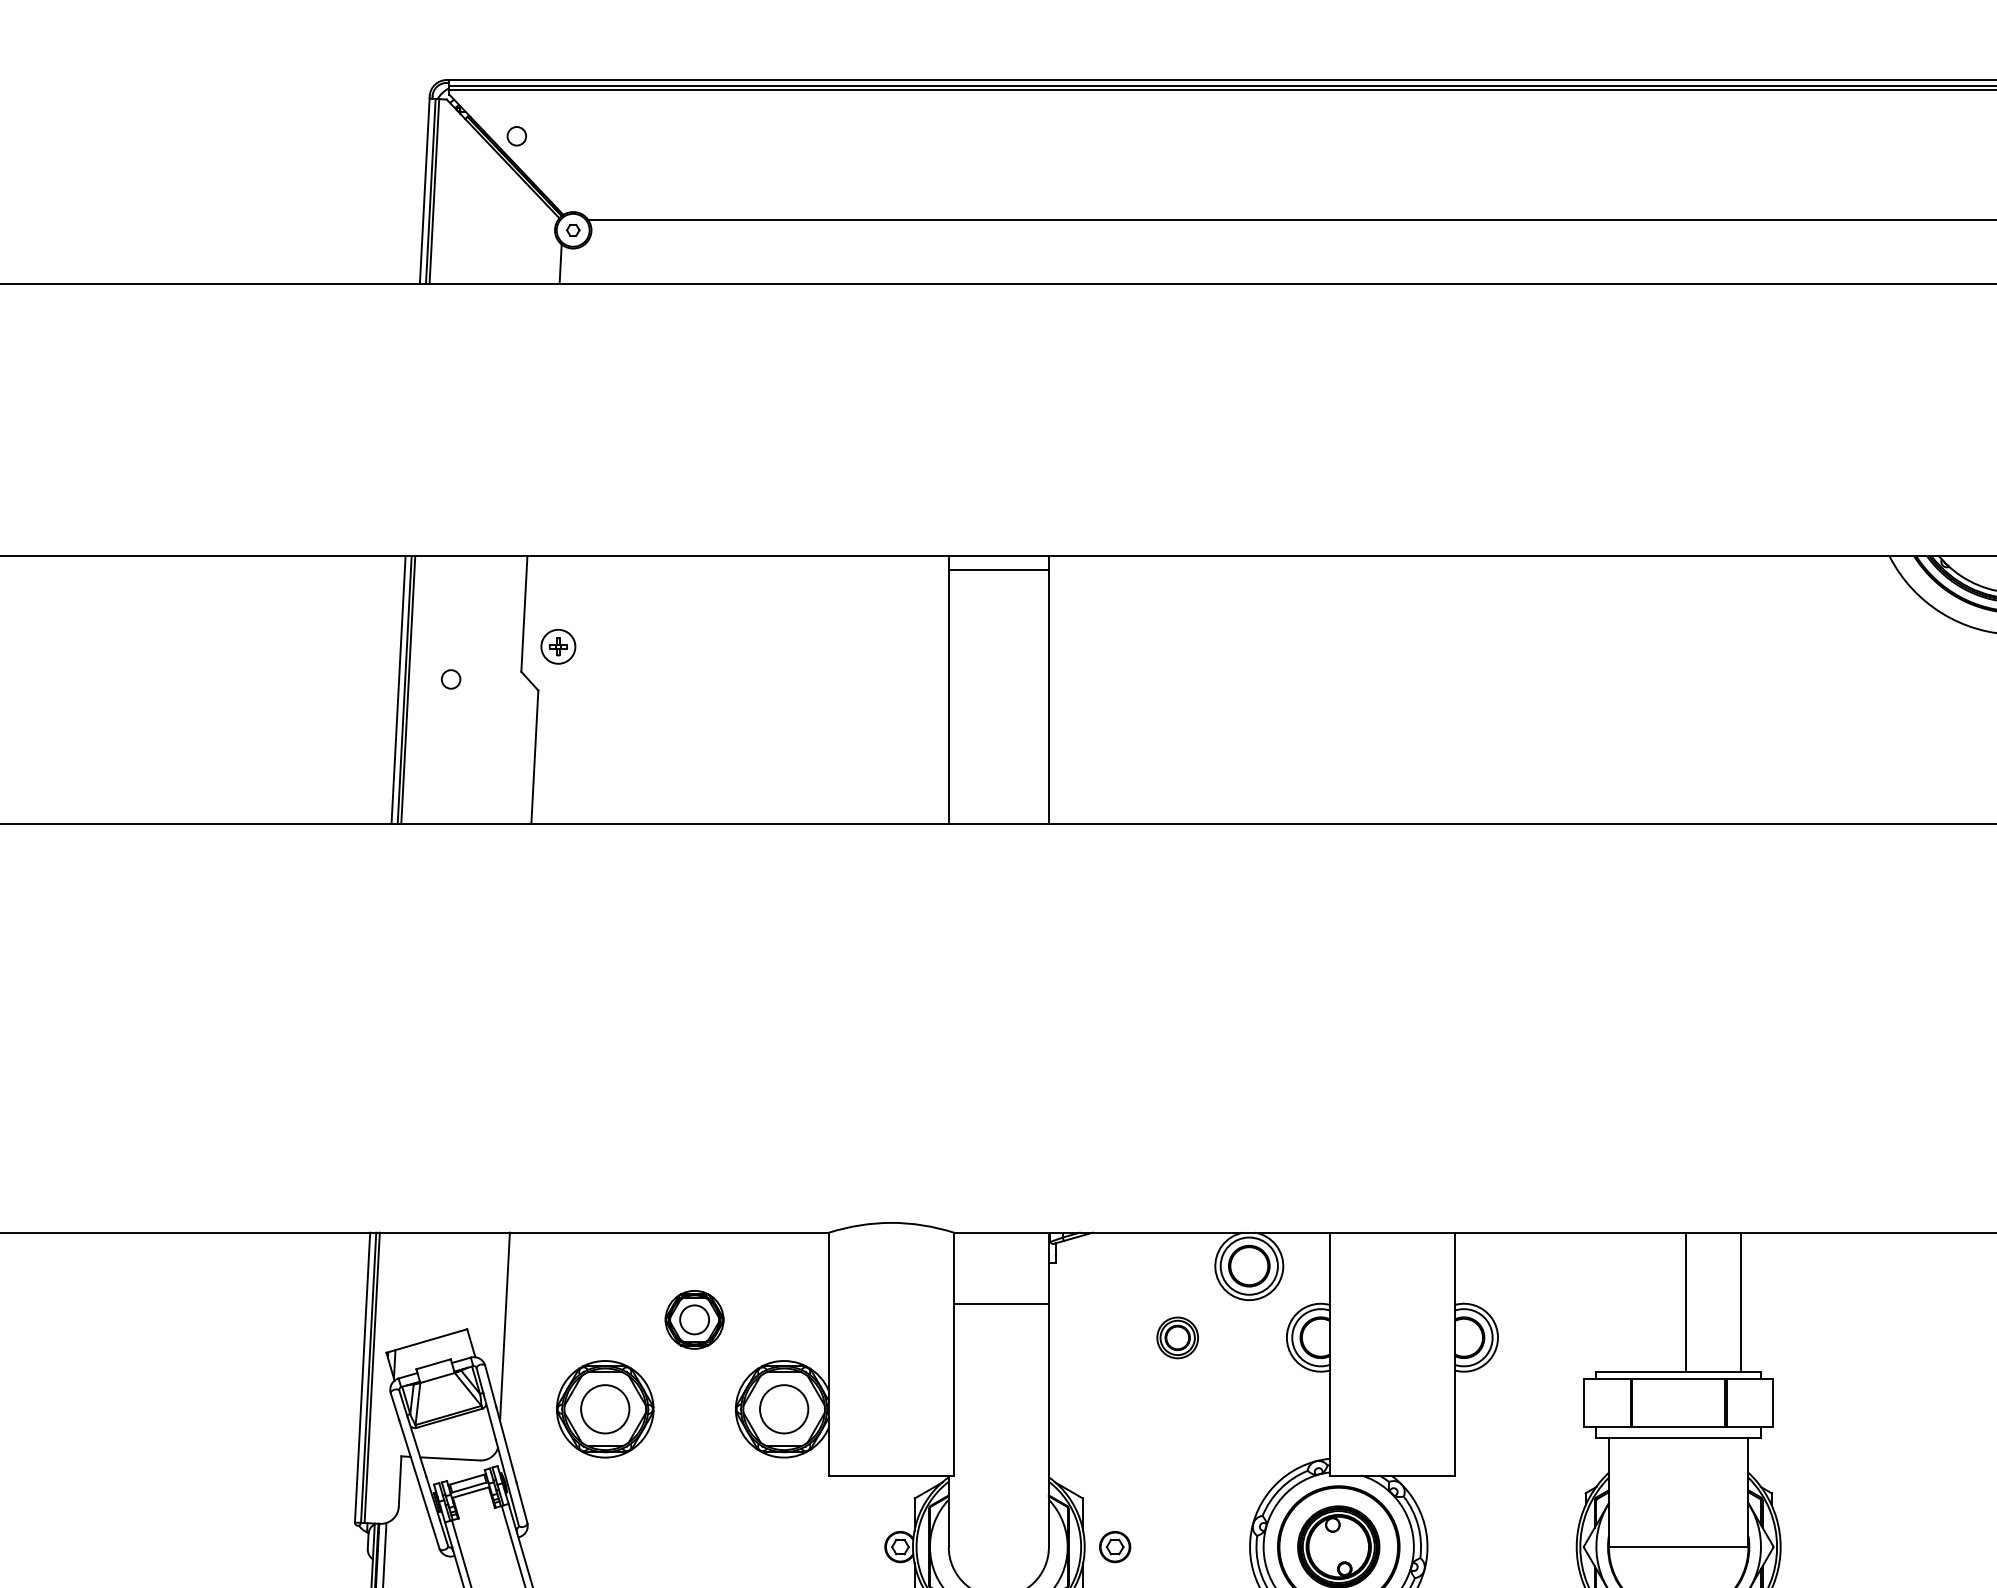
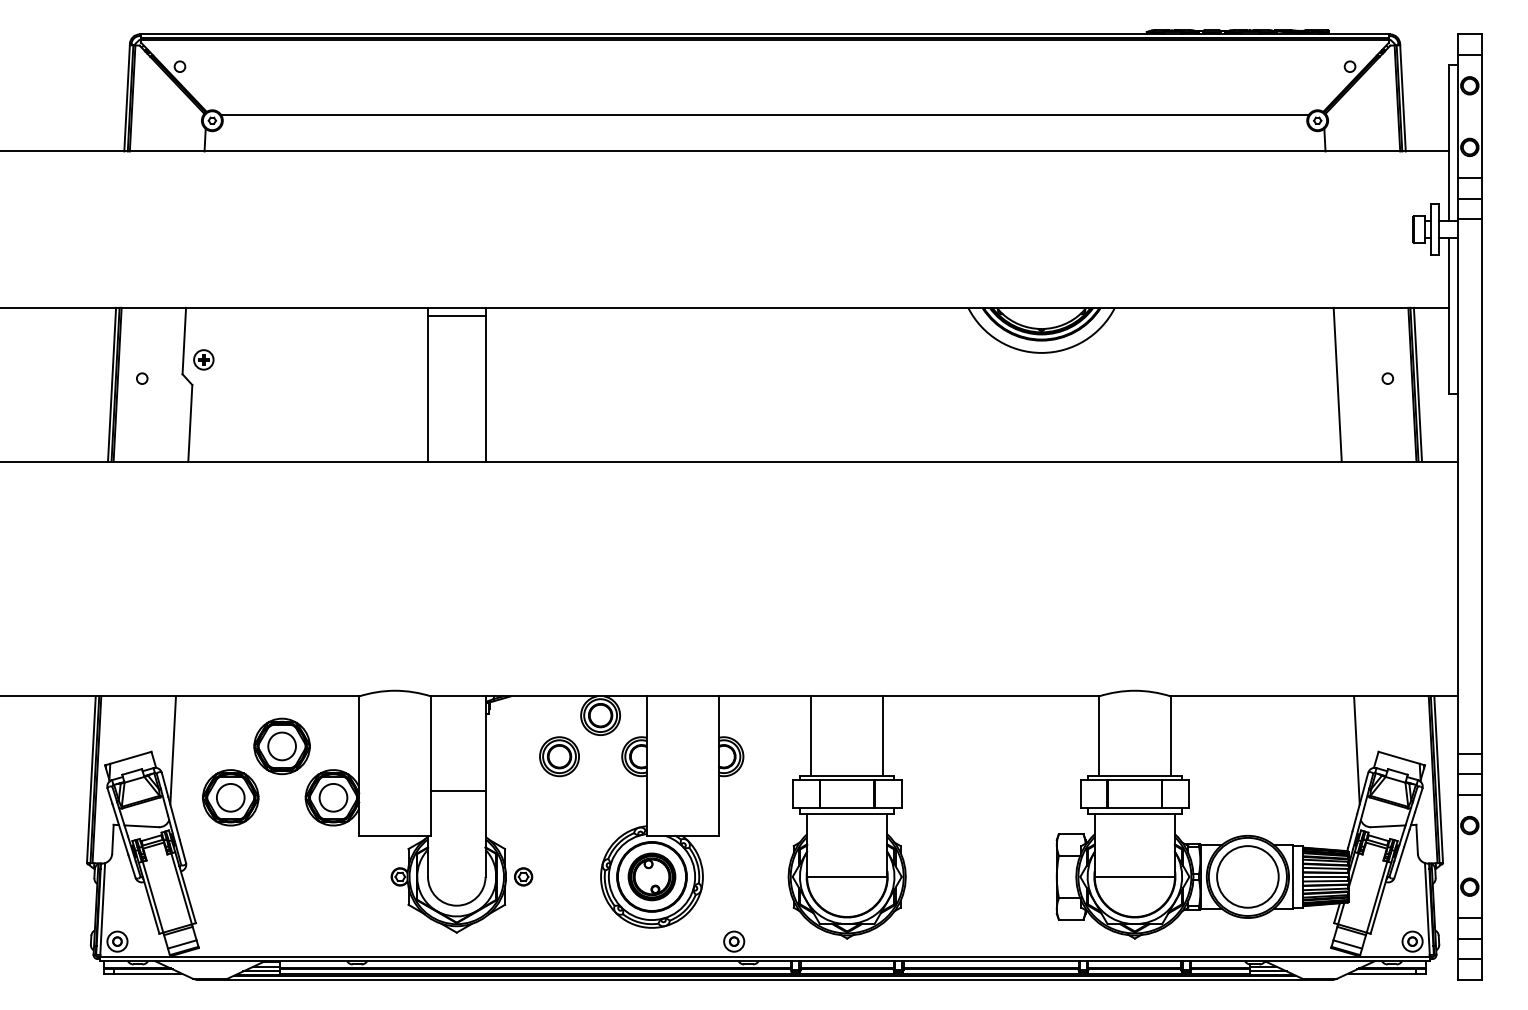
line: (1686, 1302) -> (811, 736), moved
line: (1001, 1304) -> (458, 790), moved
part: (693, 1319) -> (281, 746), size x1.67
part: (1177, 1337) -> (559, 756), size x1.67

